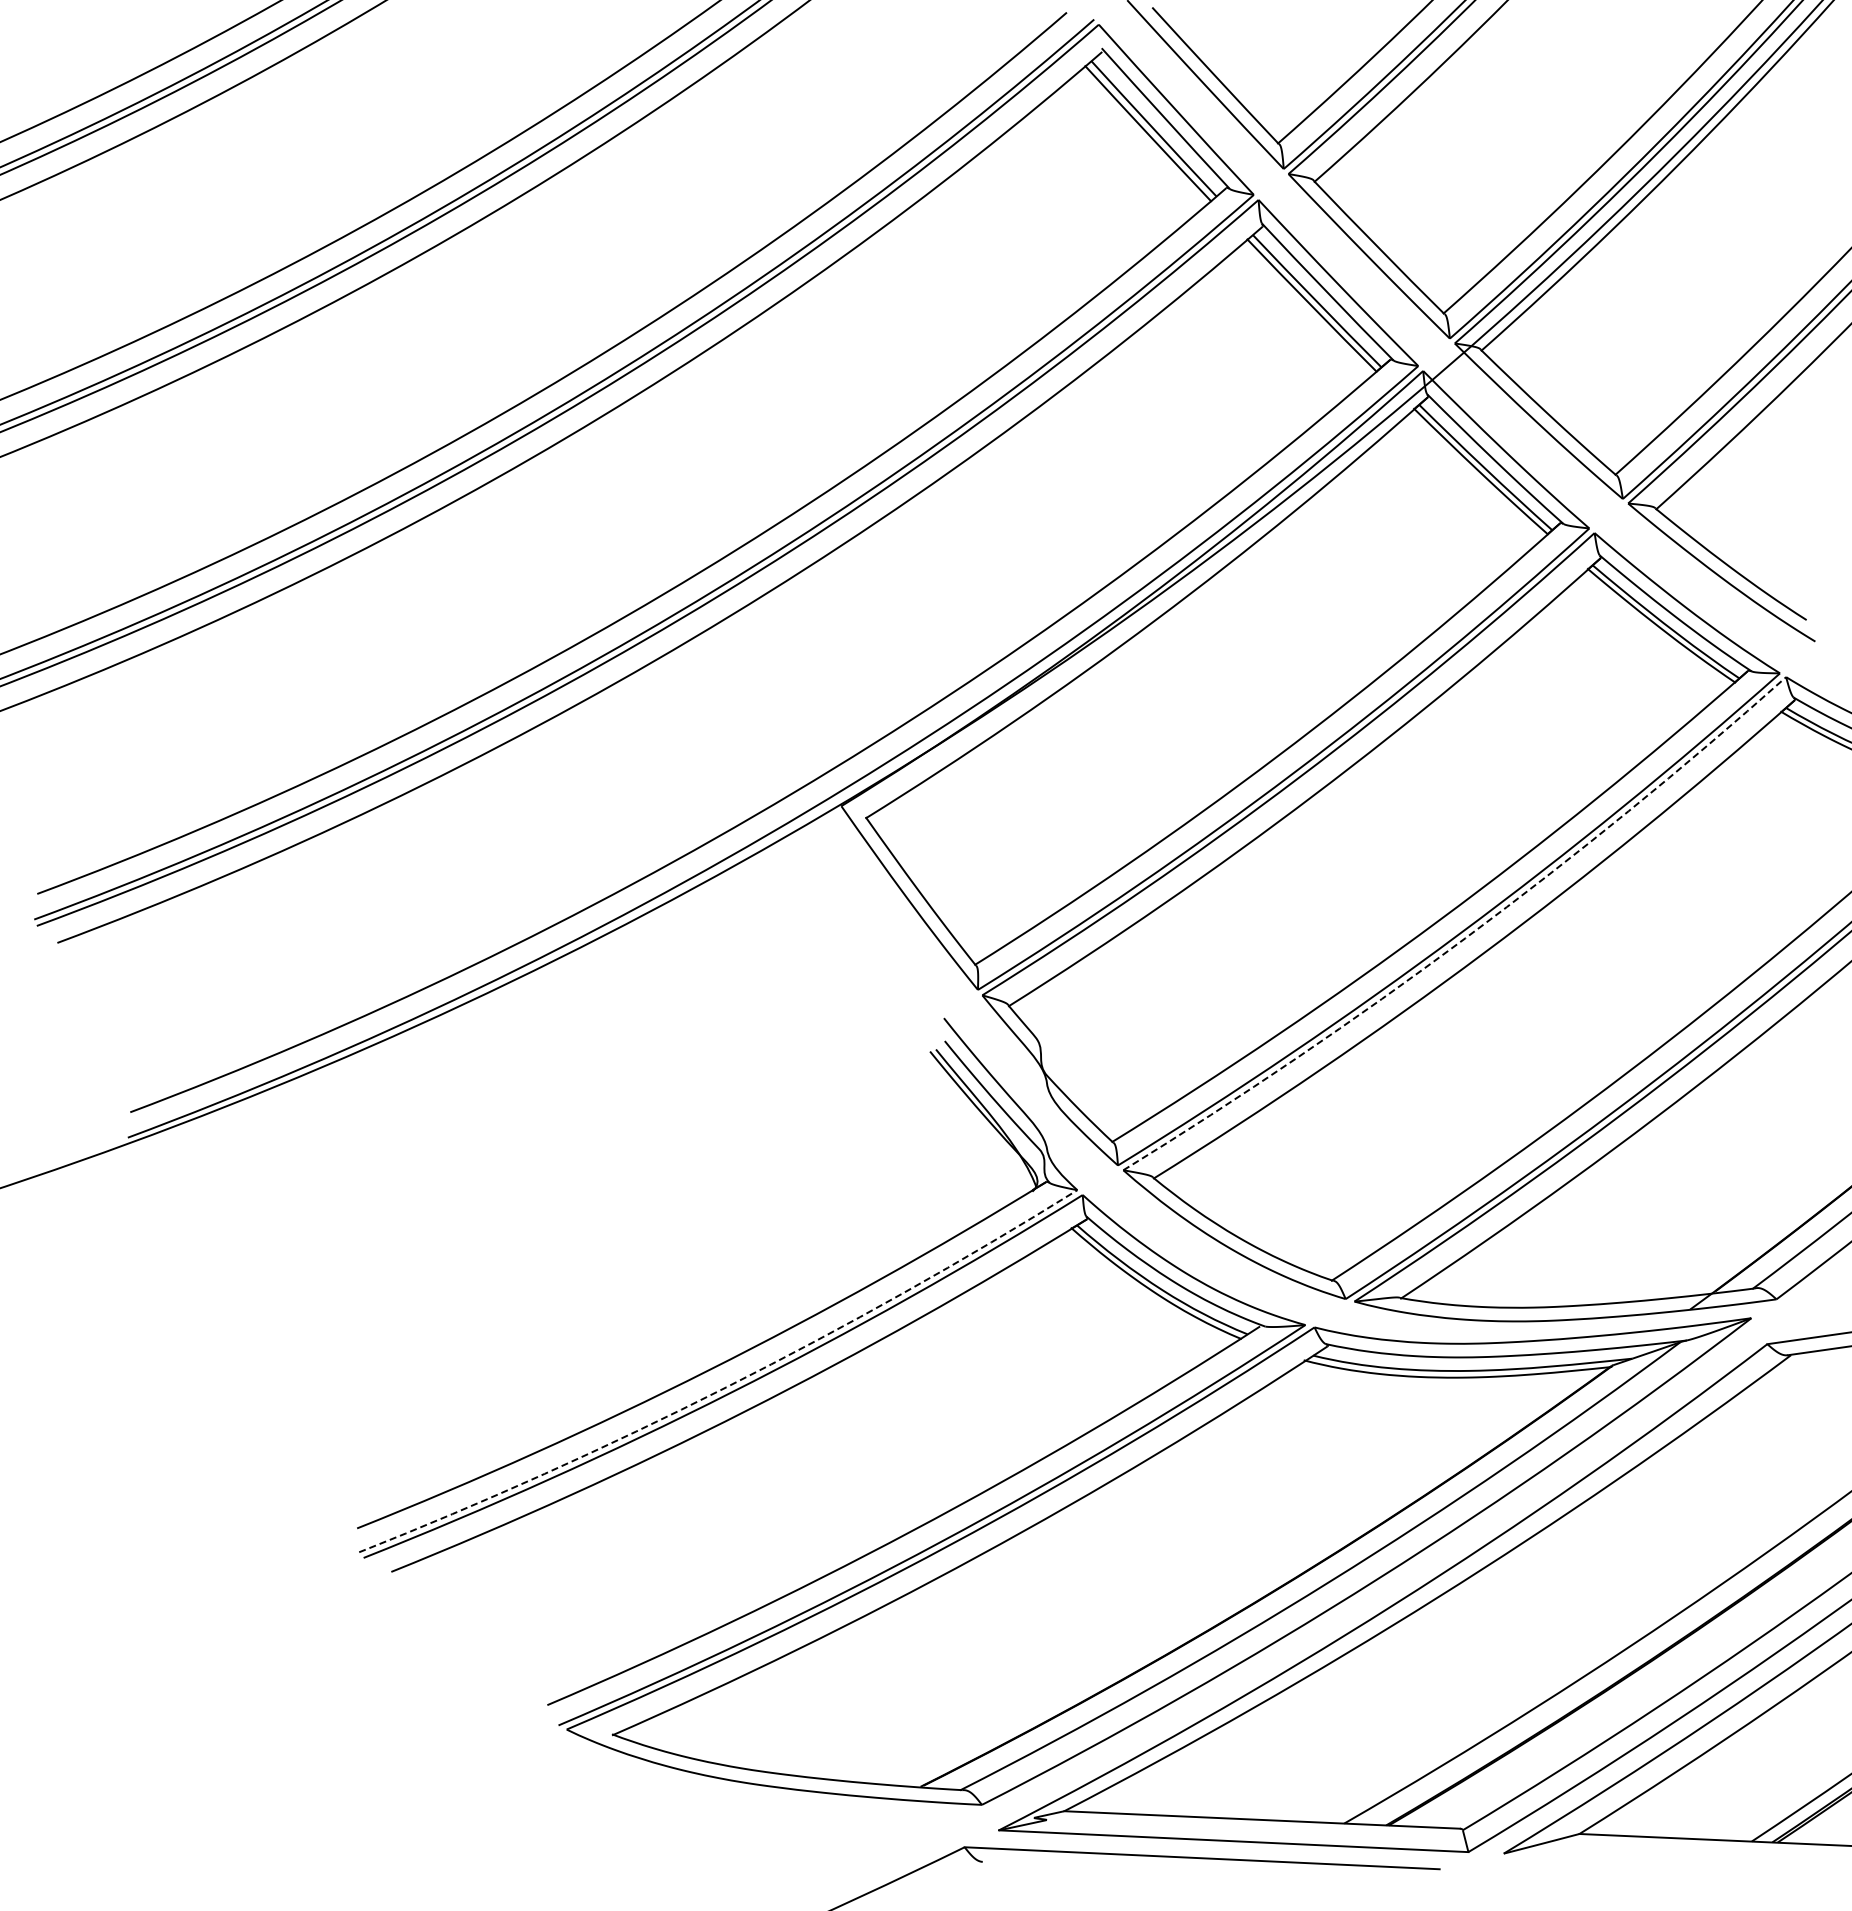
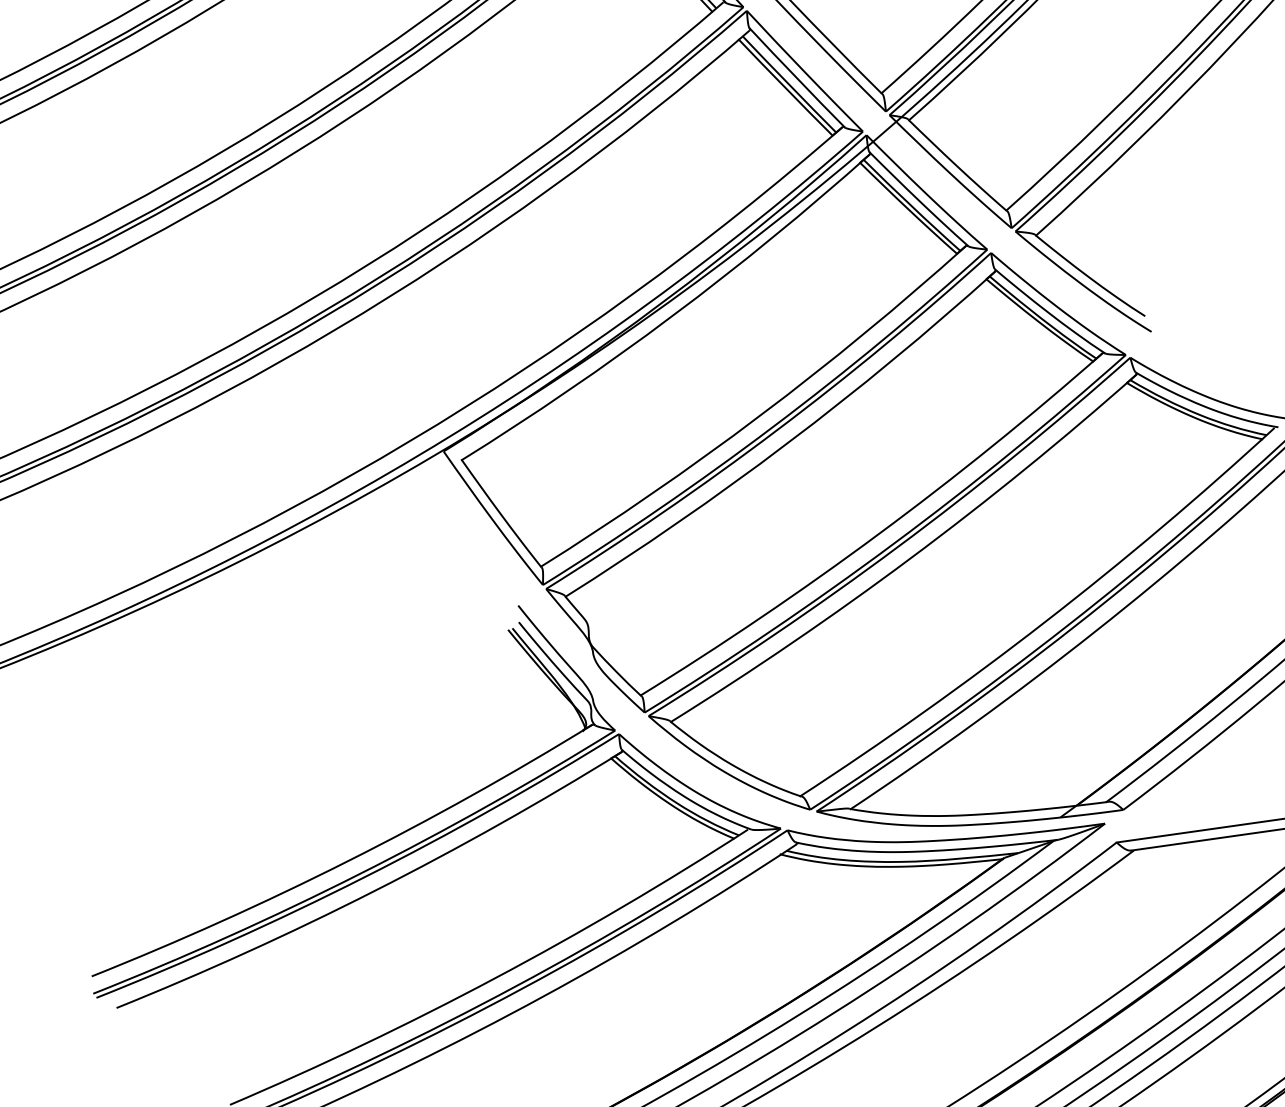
arc: (1465, 938) -> (897, 547), dashed -> solid
arc: (726, 1387) -> (360, 873), dashed -> solid

